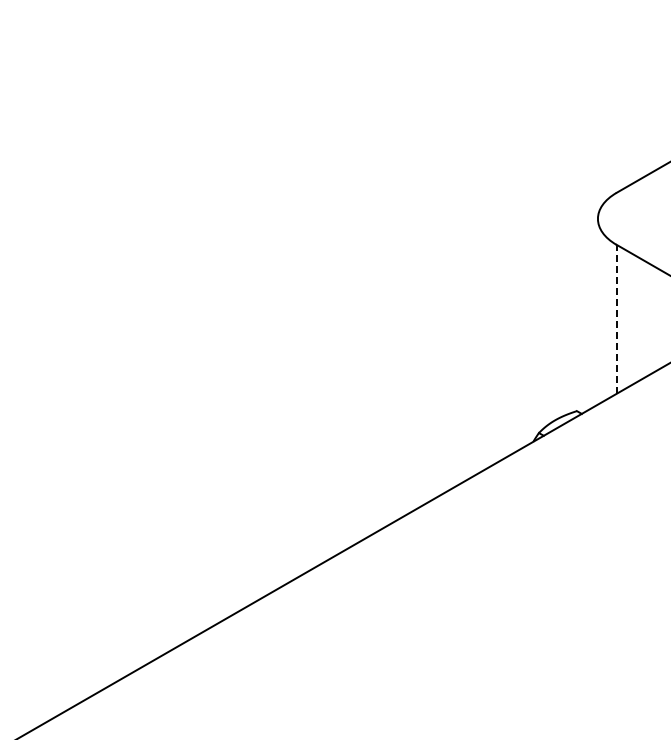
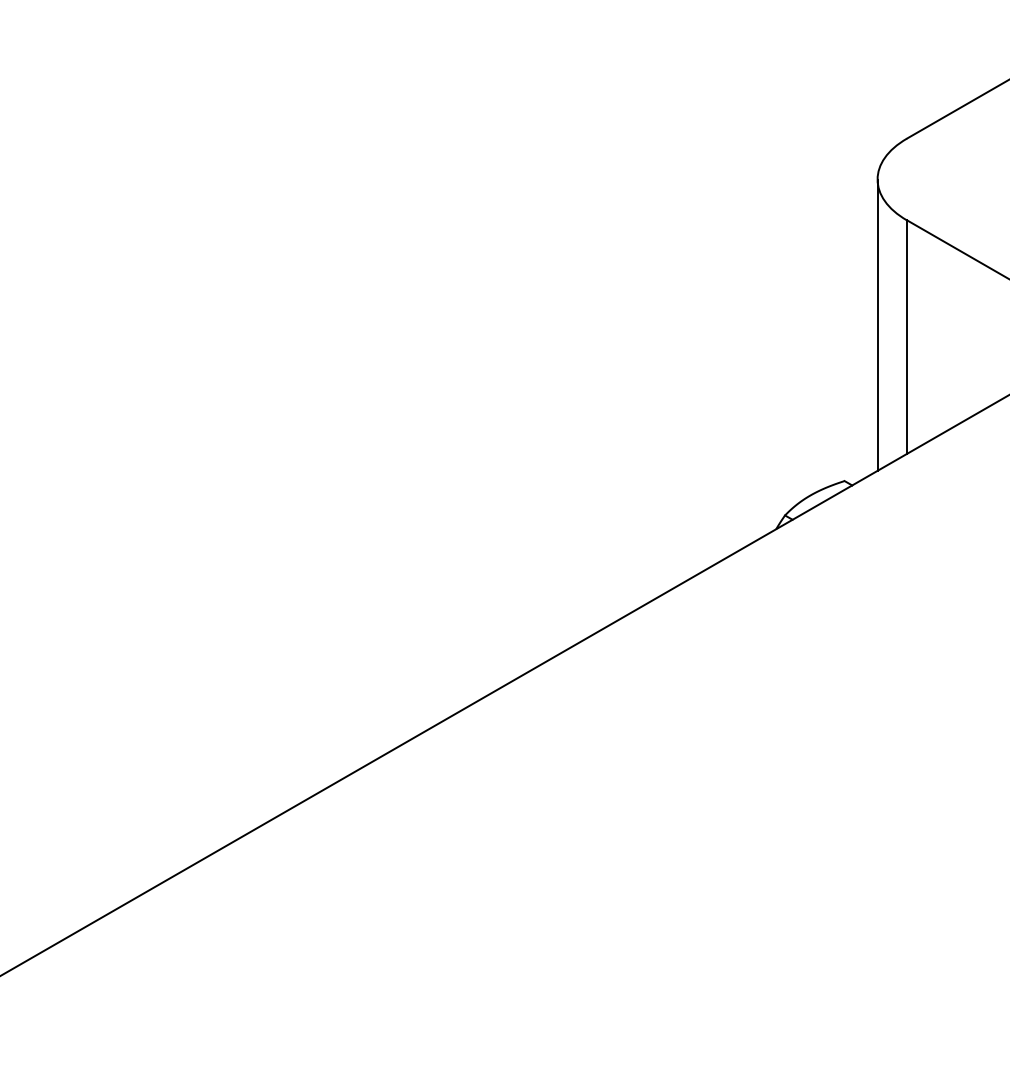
line: (597, 311) -> (876, 324), added
line: (616, 318) -> (906, 335), dashed -> solid

